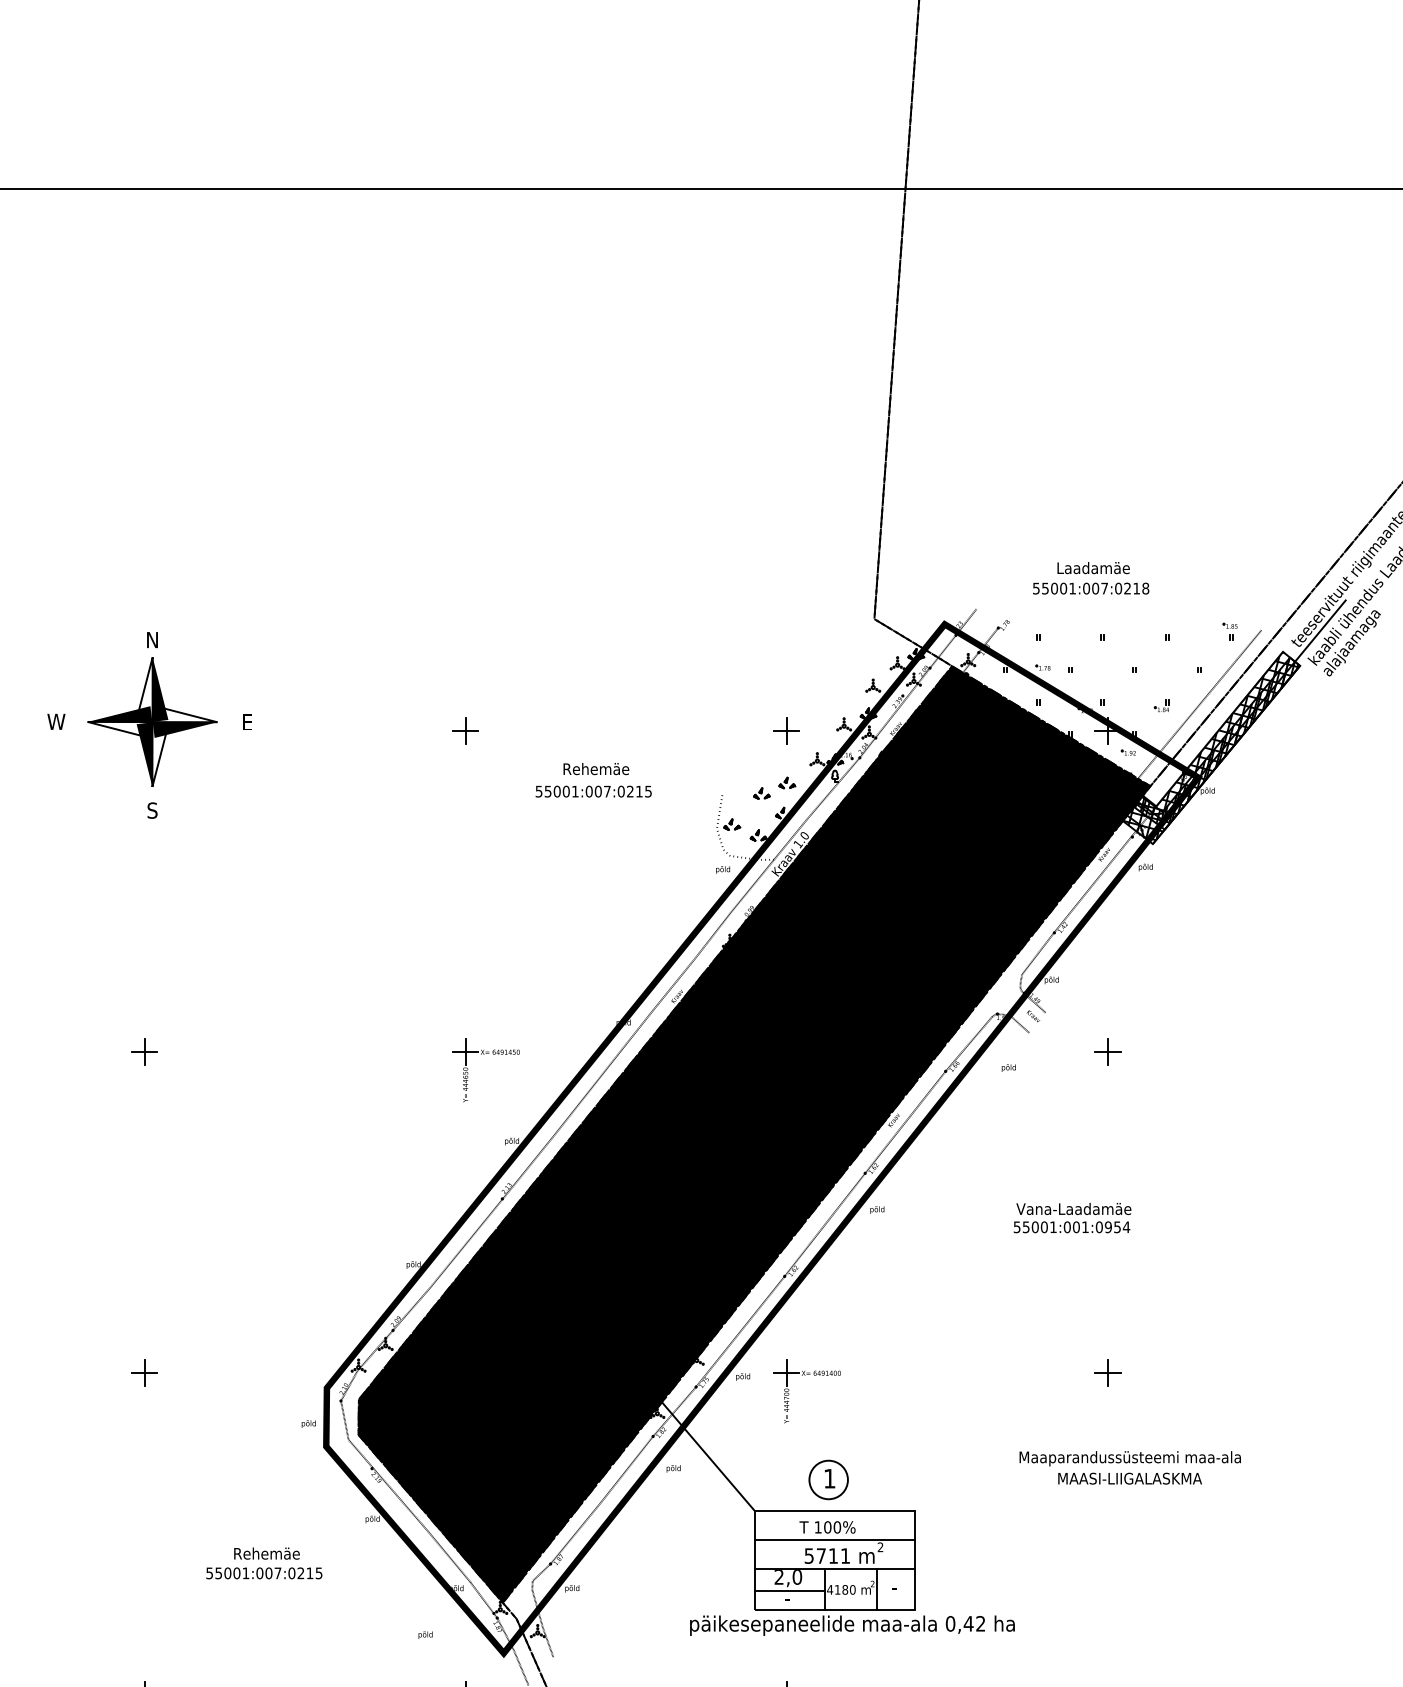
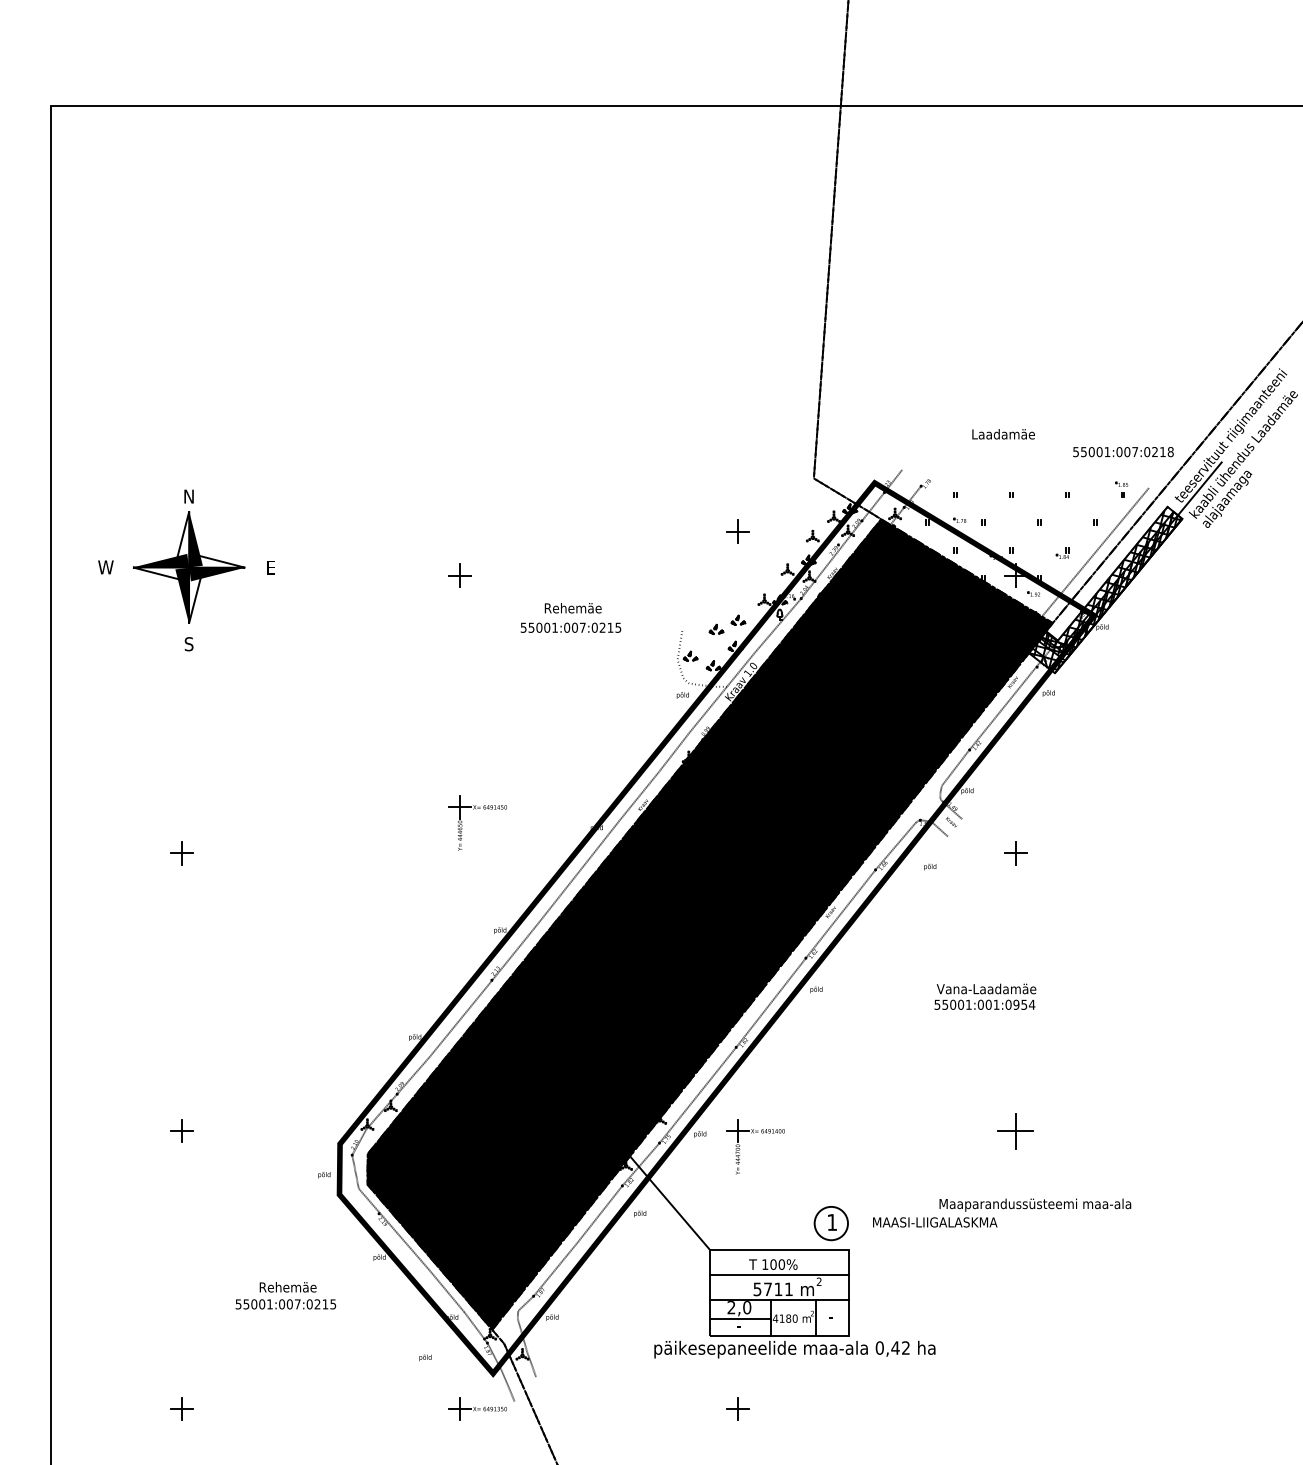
text: (1091, 589) -> (1123, 452), moved
part: (786, 731) -> (737, 531), moved
part: (484, 1054) -> (476, 809), moved
part: (1107, 1372) -> (1015, 1130), size x1.6
text: (1130, 1478) -> (935, 1222), moved
part: (827, 1479) -> (830, 1223), moved

